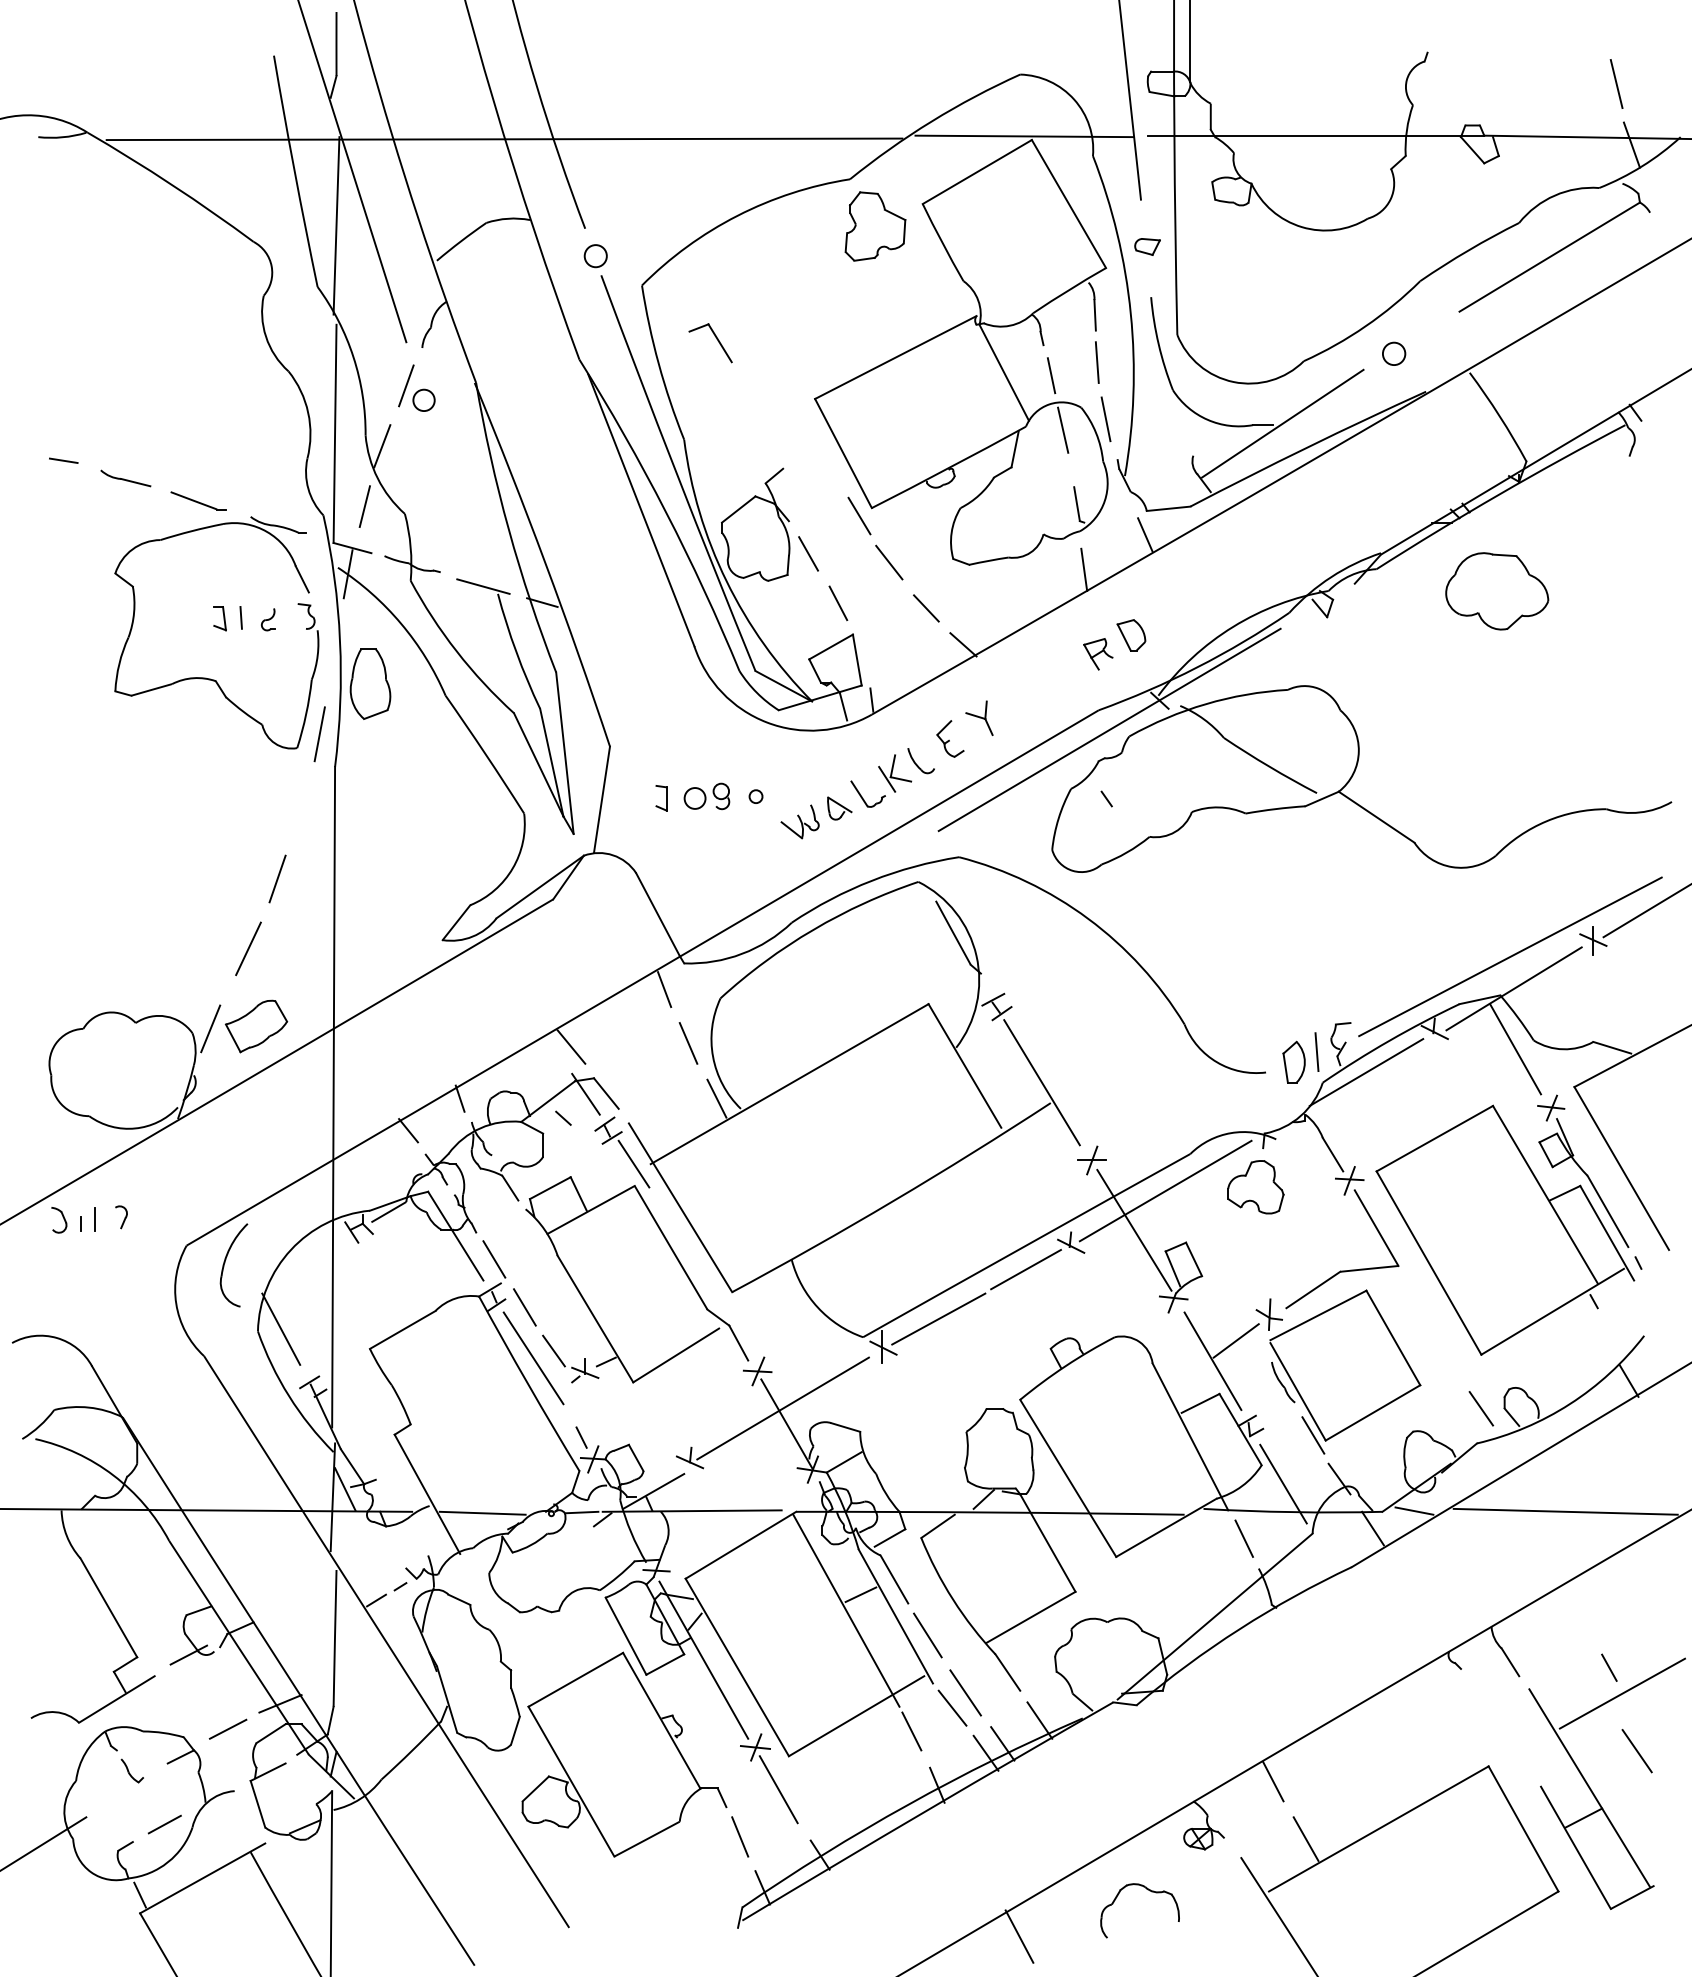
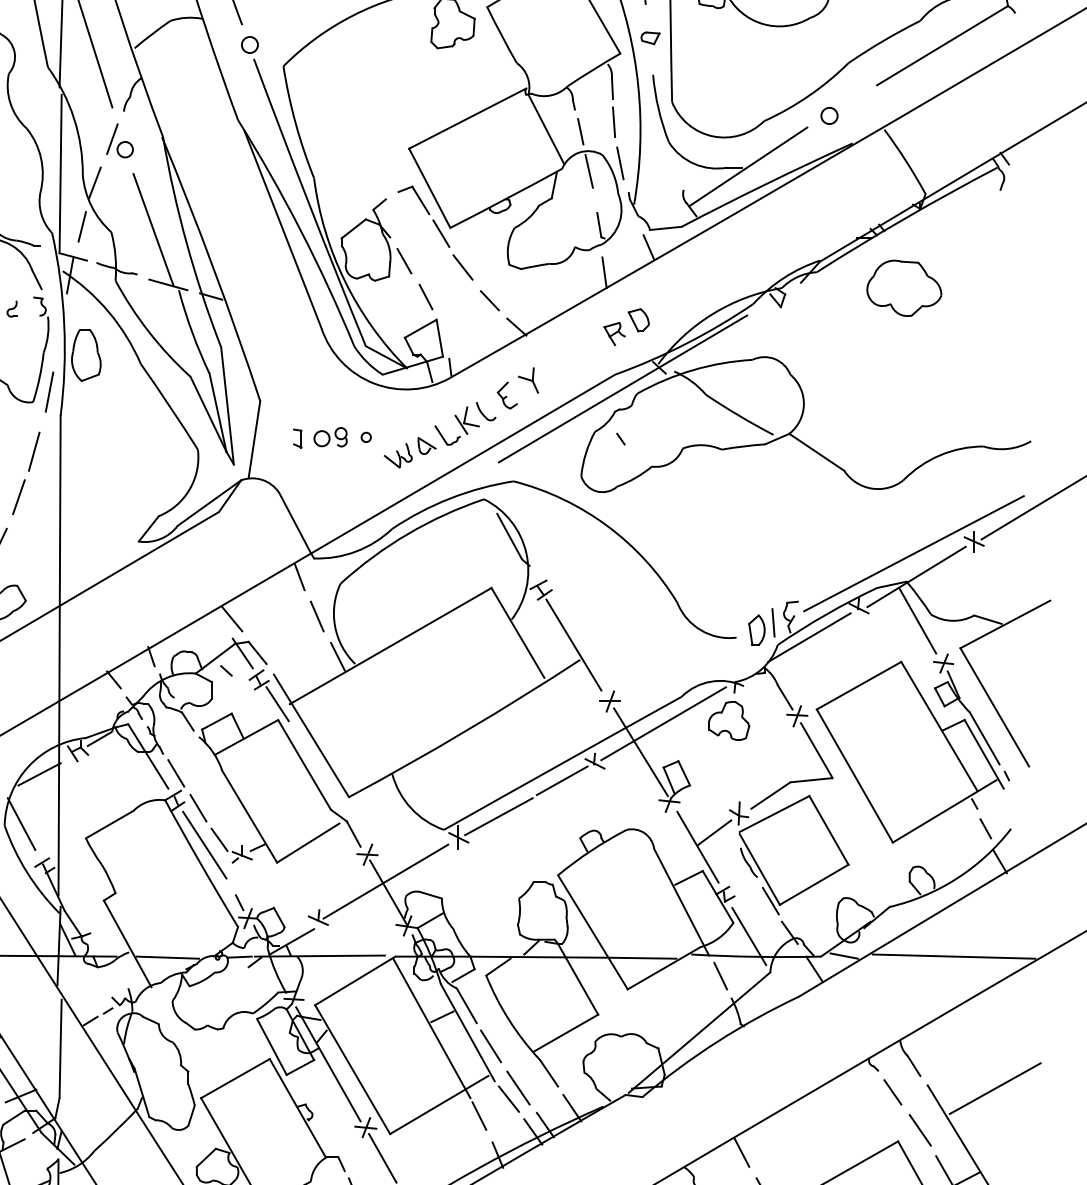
part: (716, 339) -> (418, 197), moved
line: (462, 510) -> (153, 229), added
line: (298, 816) -> (34, 451), added
line: (305, 1260) -> (39, 774), added
line: (1481, 1408) -> (892, 1092), moved
line: (1609, 1667) -> (985, 828), moved
line: (1636, 1751) -> (919, 1130), moved

